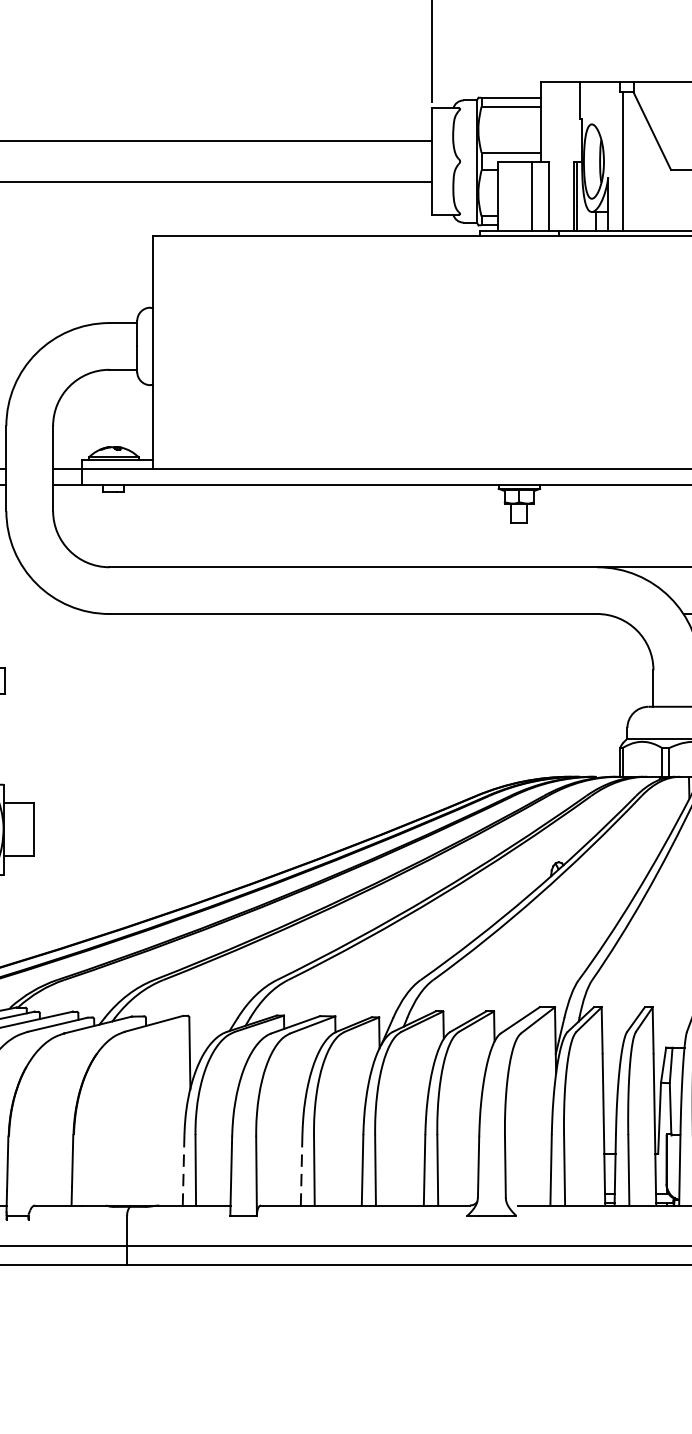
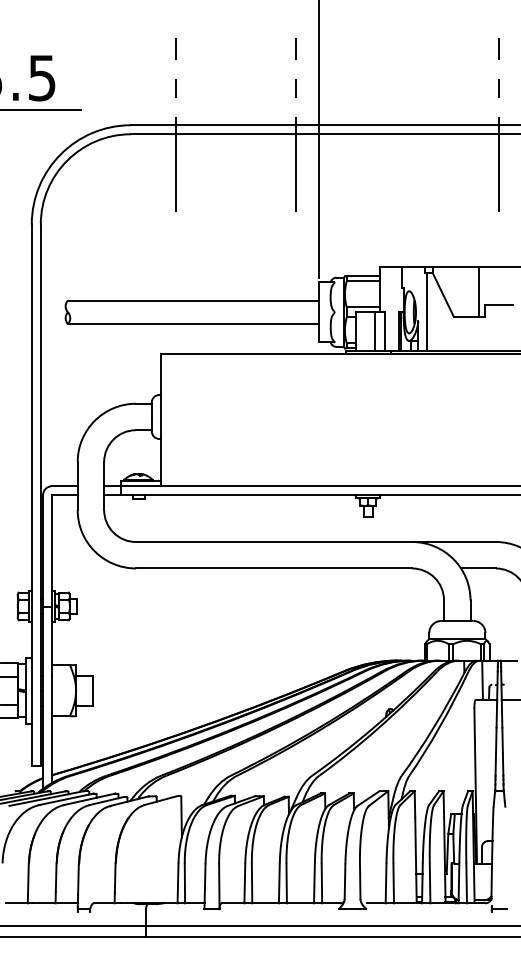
line: (184, 1170) -> (178, 883), dashed -> solid
line: (301, 1170) -> (244, 883), dashed -> solid

